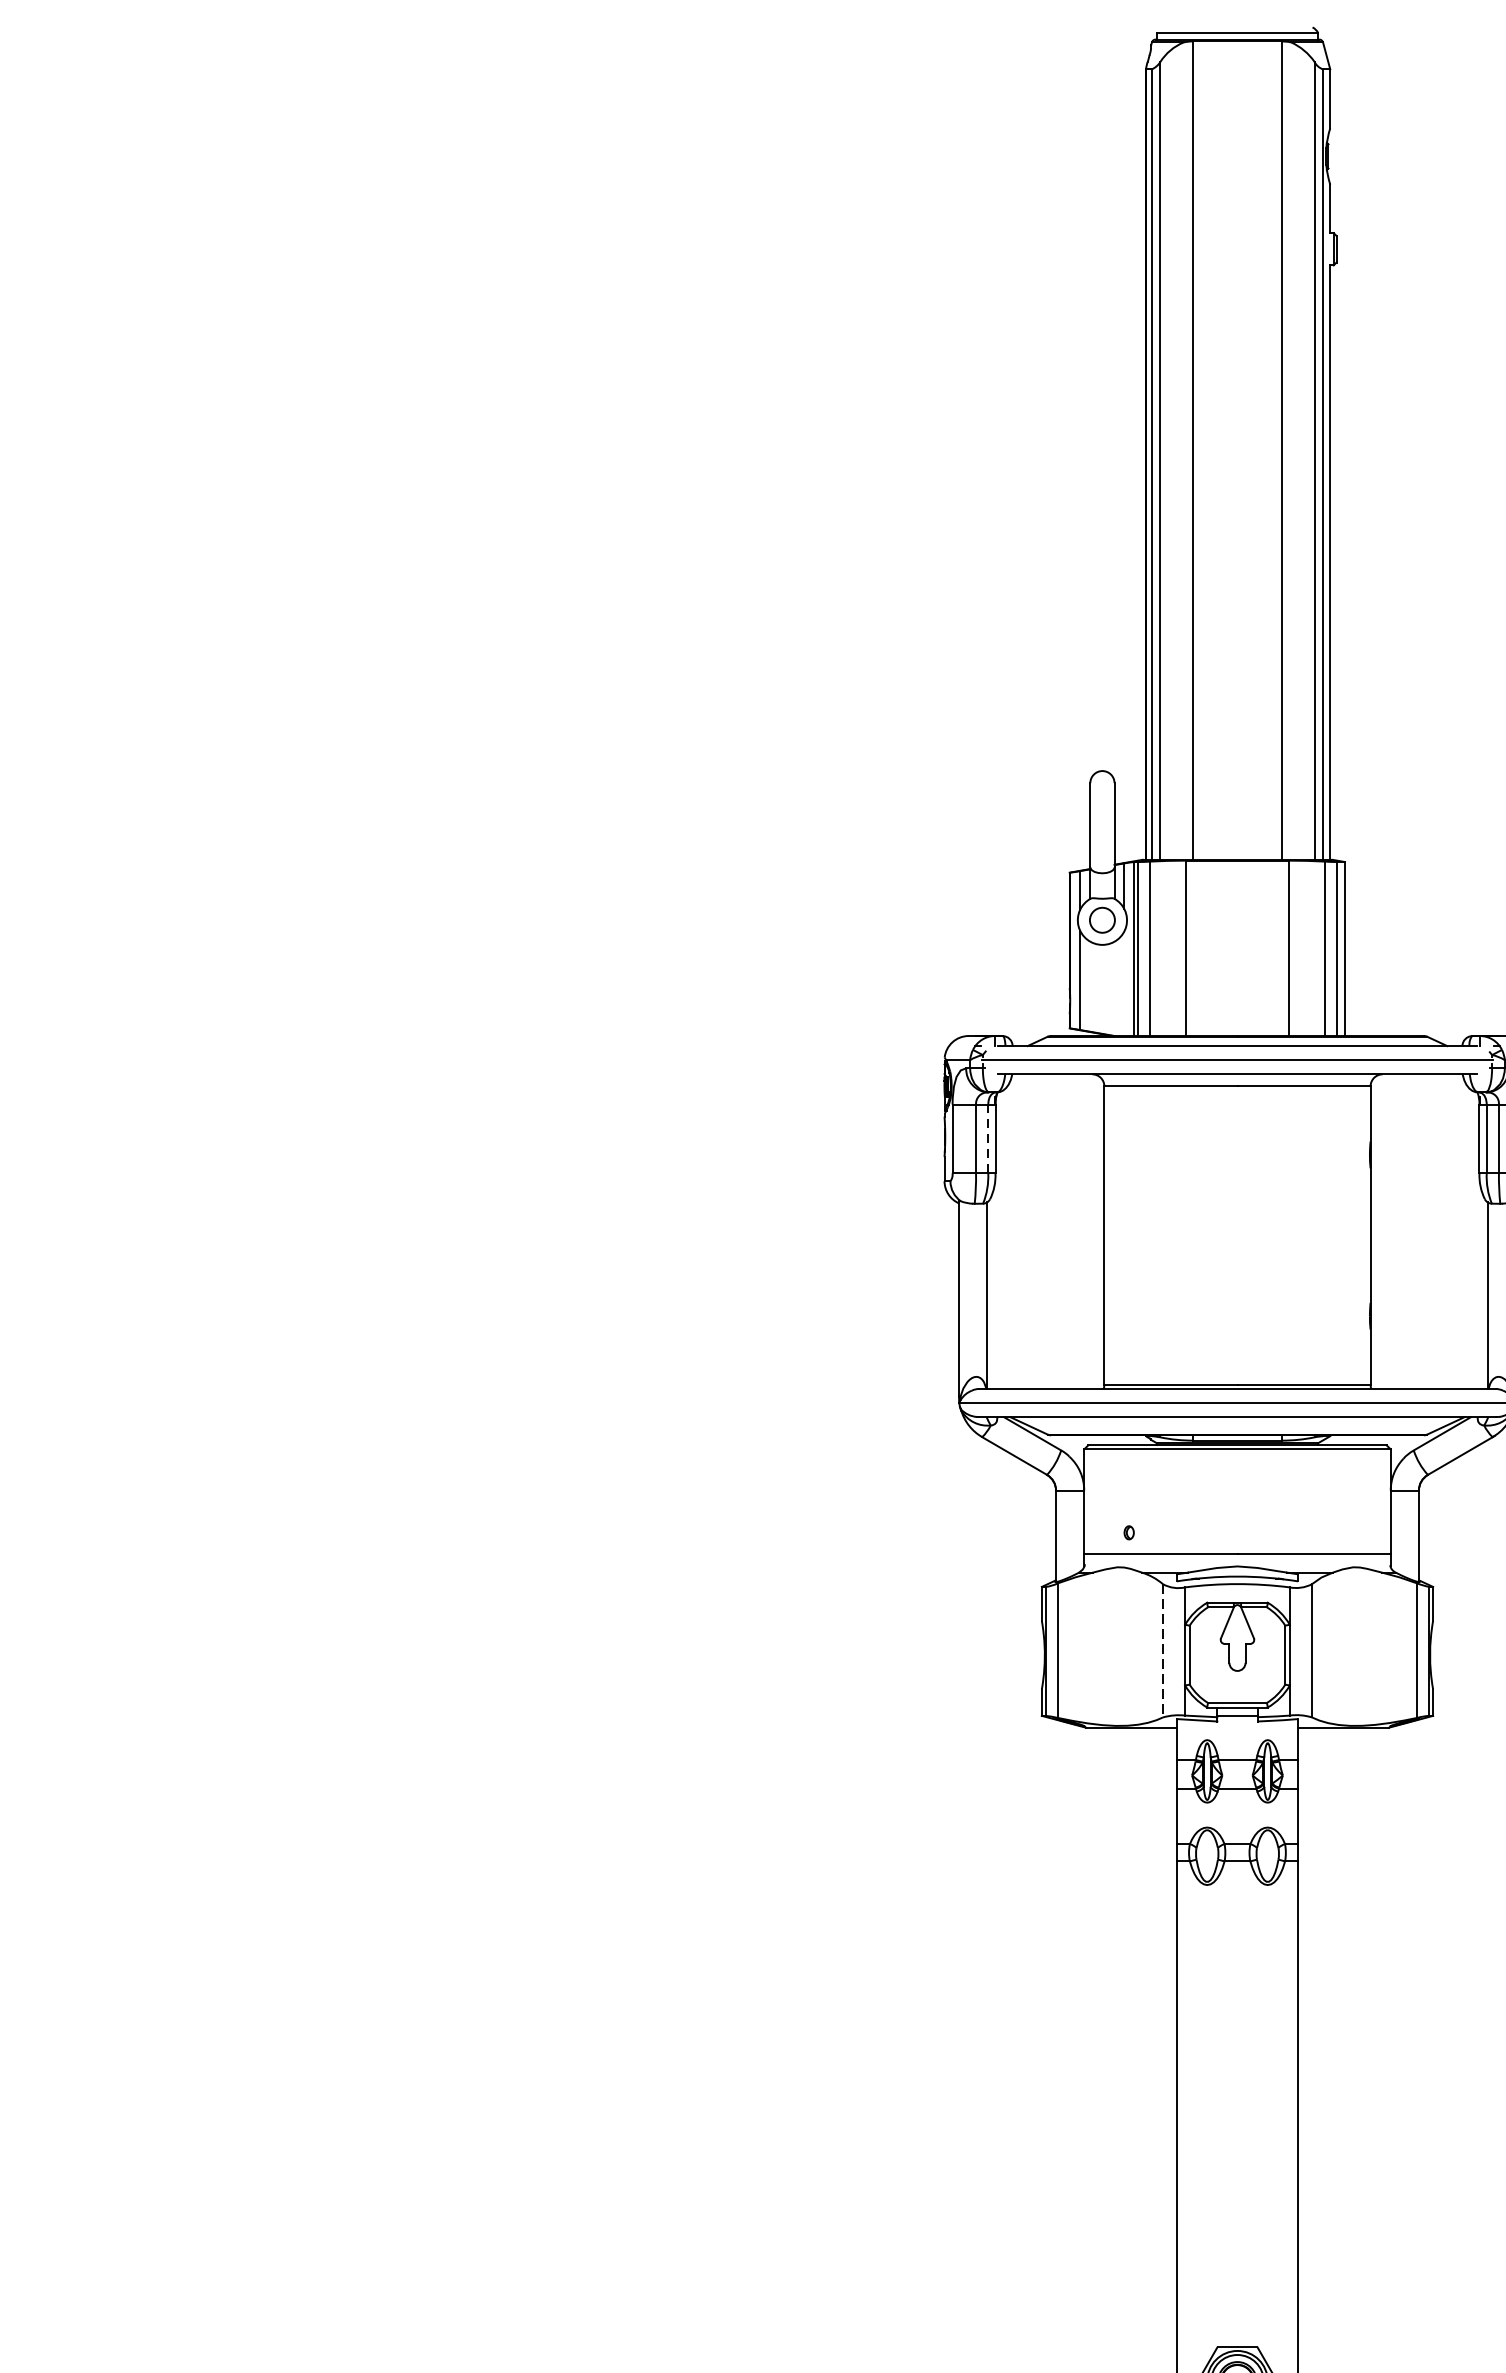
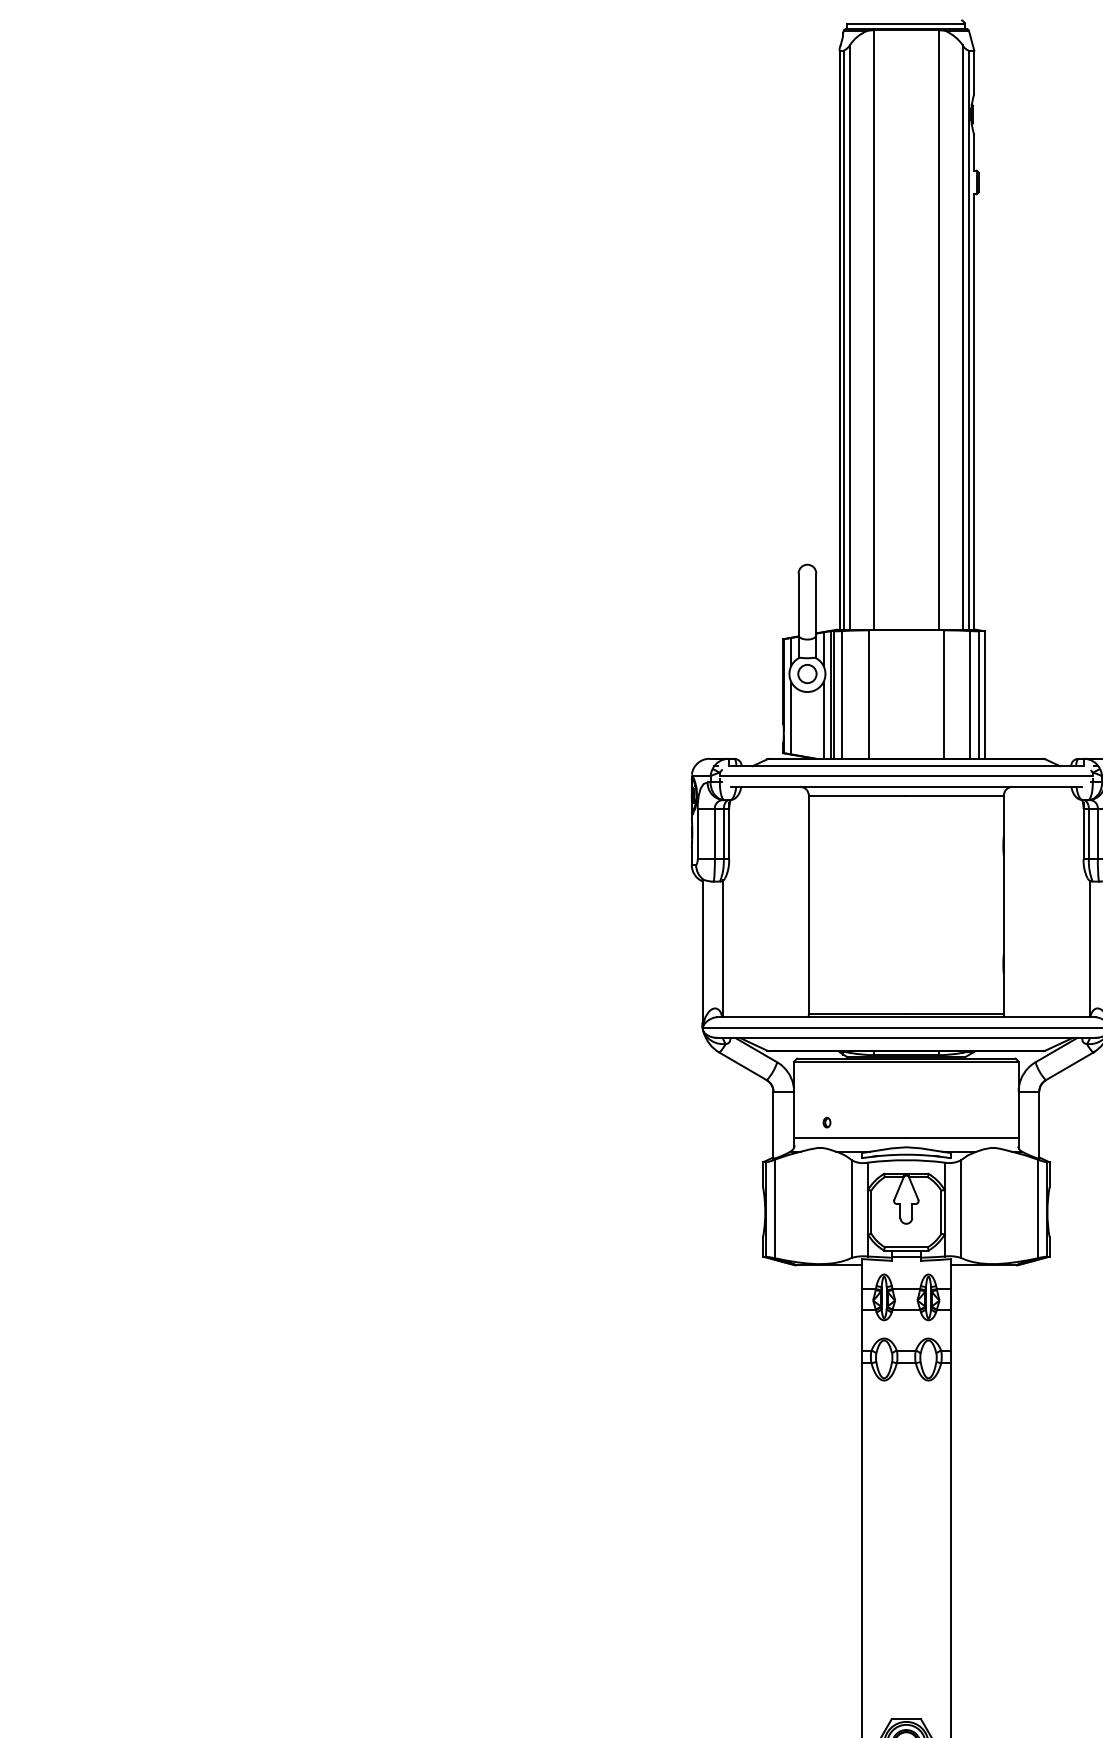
line: (1124, 983) -> (823, 720), added
line: (987, 1138) -> (723, 833), dashed -> solid
line: (1162, 1651) -> (851, 1209), dashed -> solid

